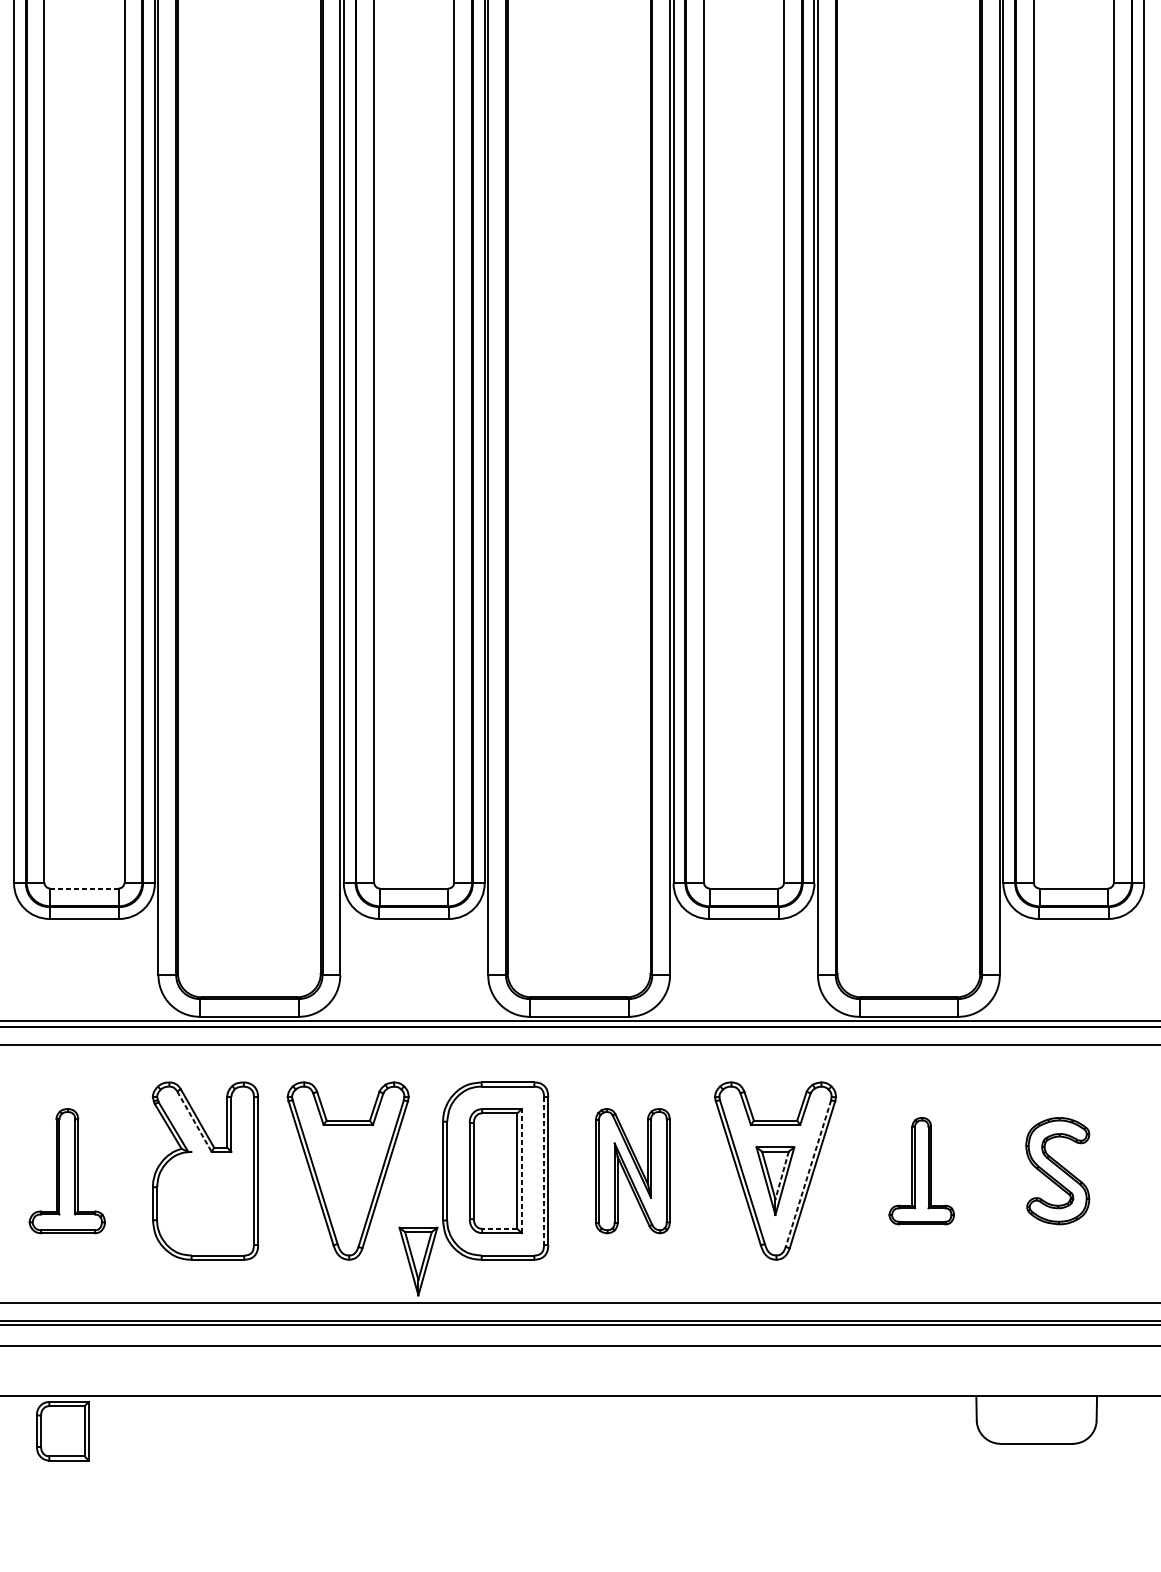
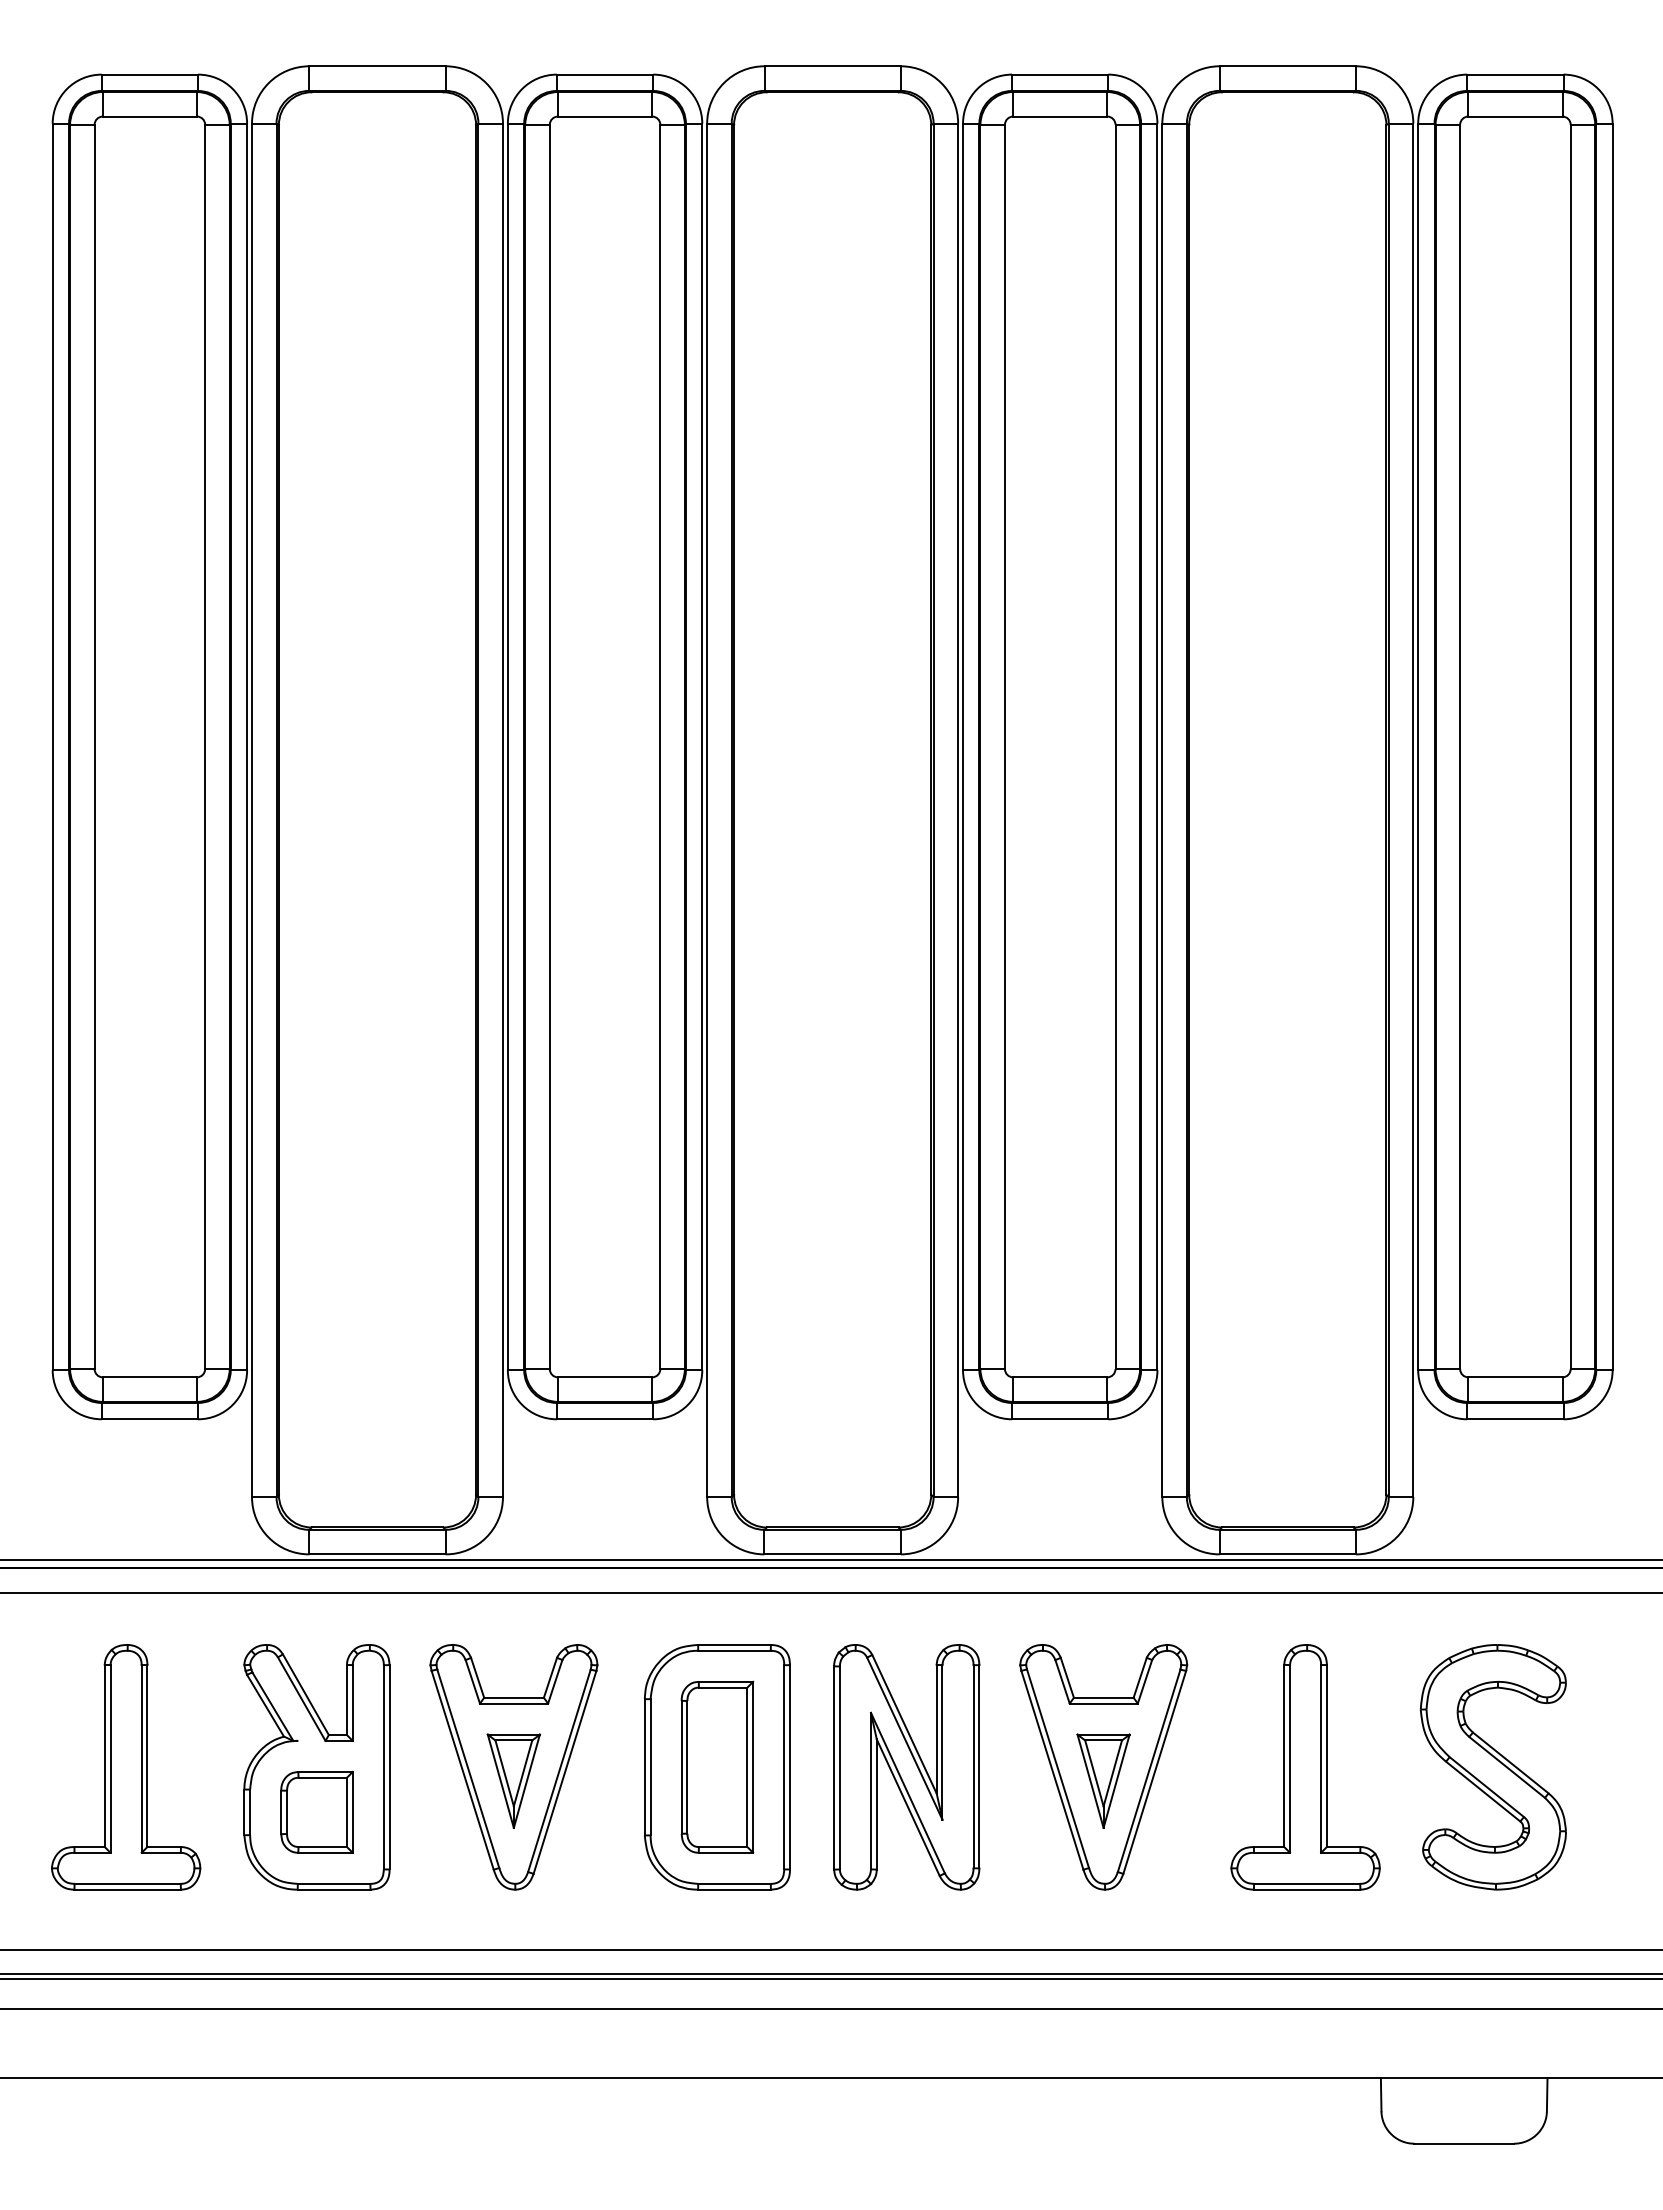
line: (84, 888) -> (150, 1377), dashed -> solid
line: (194, 1121) -> (301, 1699), dashed -> solid
line: (521, 1170) -> (753, 1766), dashed -> solid
part: (67, 1171) -> (126, 1767), size x1.43
line: (544, 1171) -> (784, 1767), dashed -> solid
part: (632, 1171) -> (906, 1767), size x1.43
part: (921, 1171) -> (1305, 1767), size x1.67
part: (1057, 1171) -> (1492, 1767), size x1.67
line: (808, 1173) -> (1149, 1770), dashed -> solid
line: (781, 1175) -> (1112, 1773), dashed -> solid
line: (499, 1229) -> (722, 1847), dashed -> solid
part: (418, 1261) -> (513, 1780), moved
part: (62, 1430) -> (316, 1811), moved

